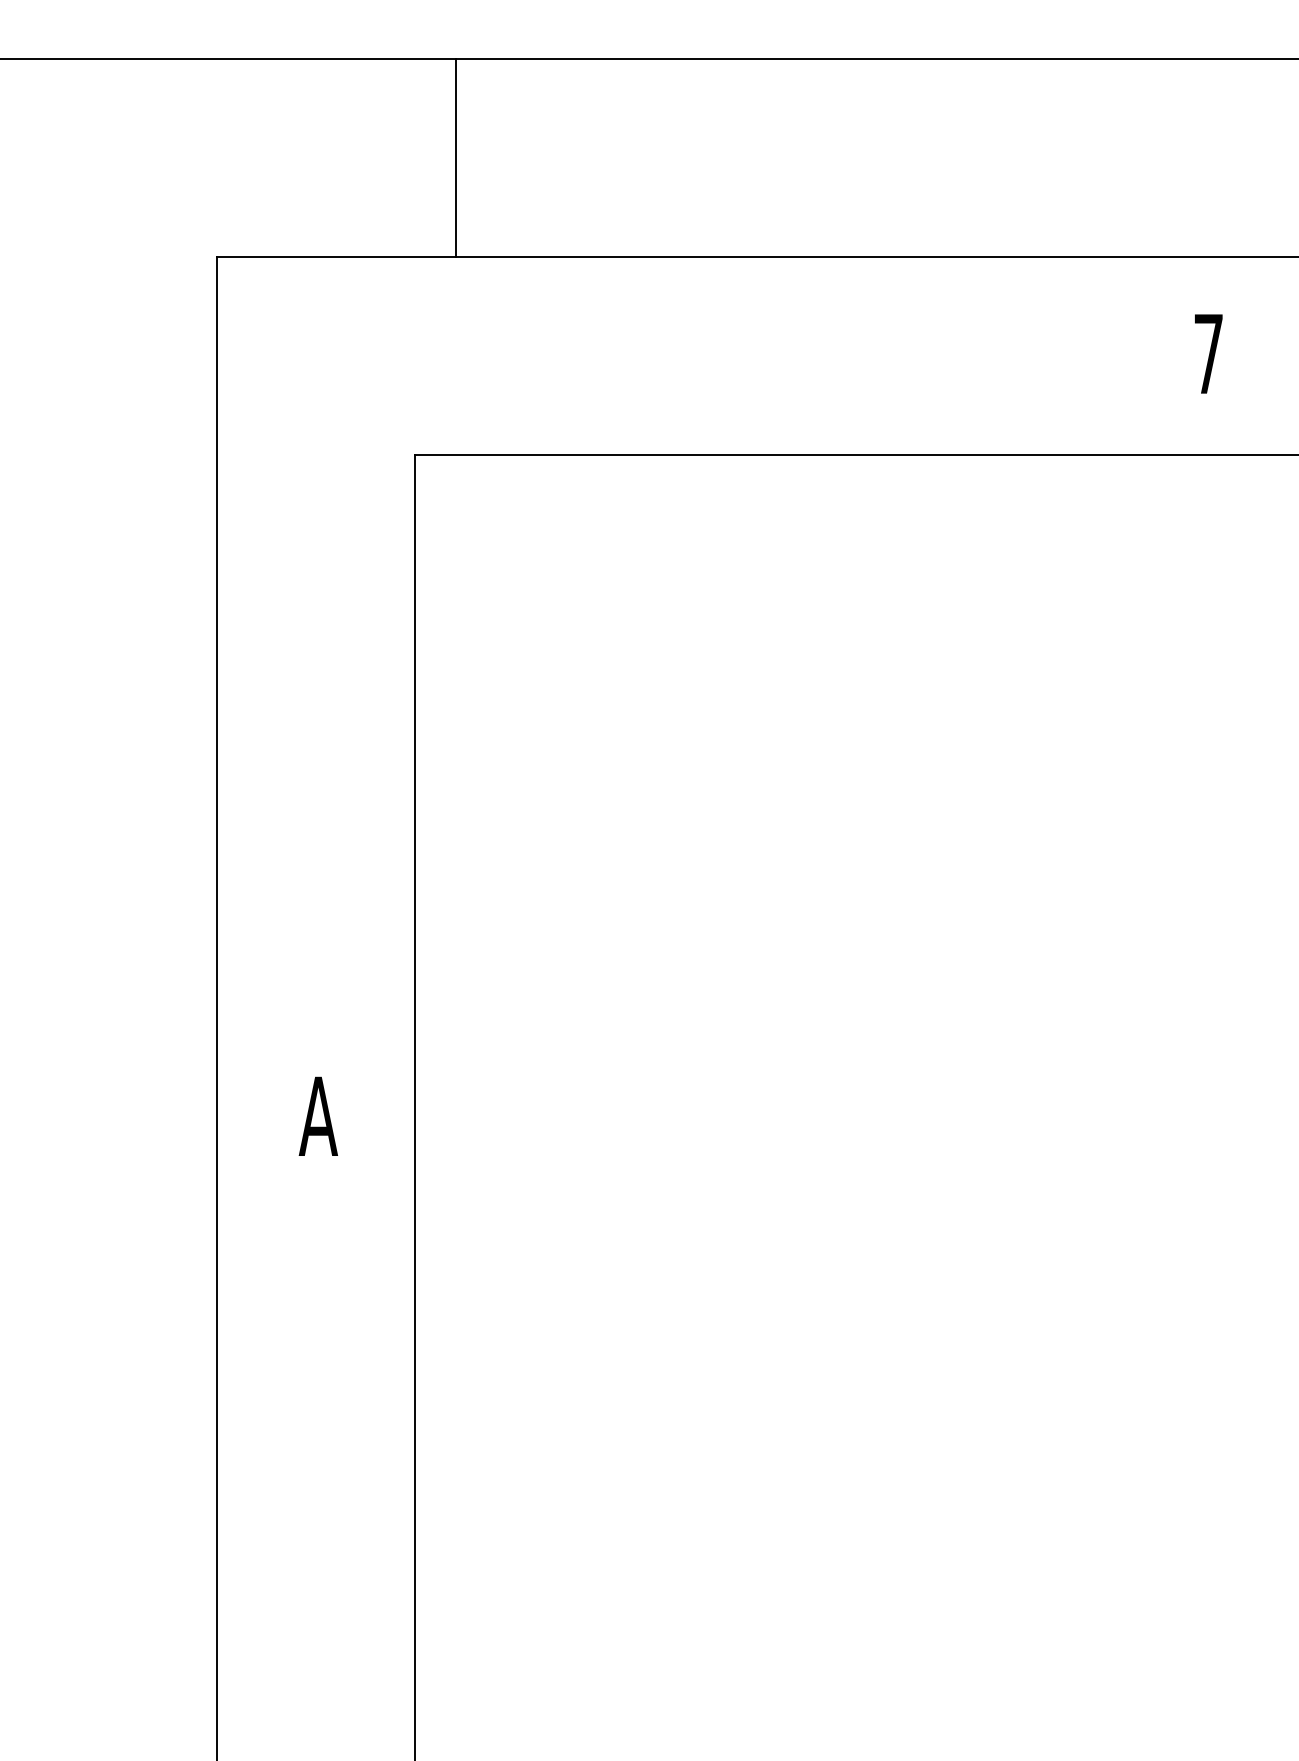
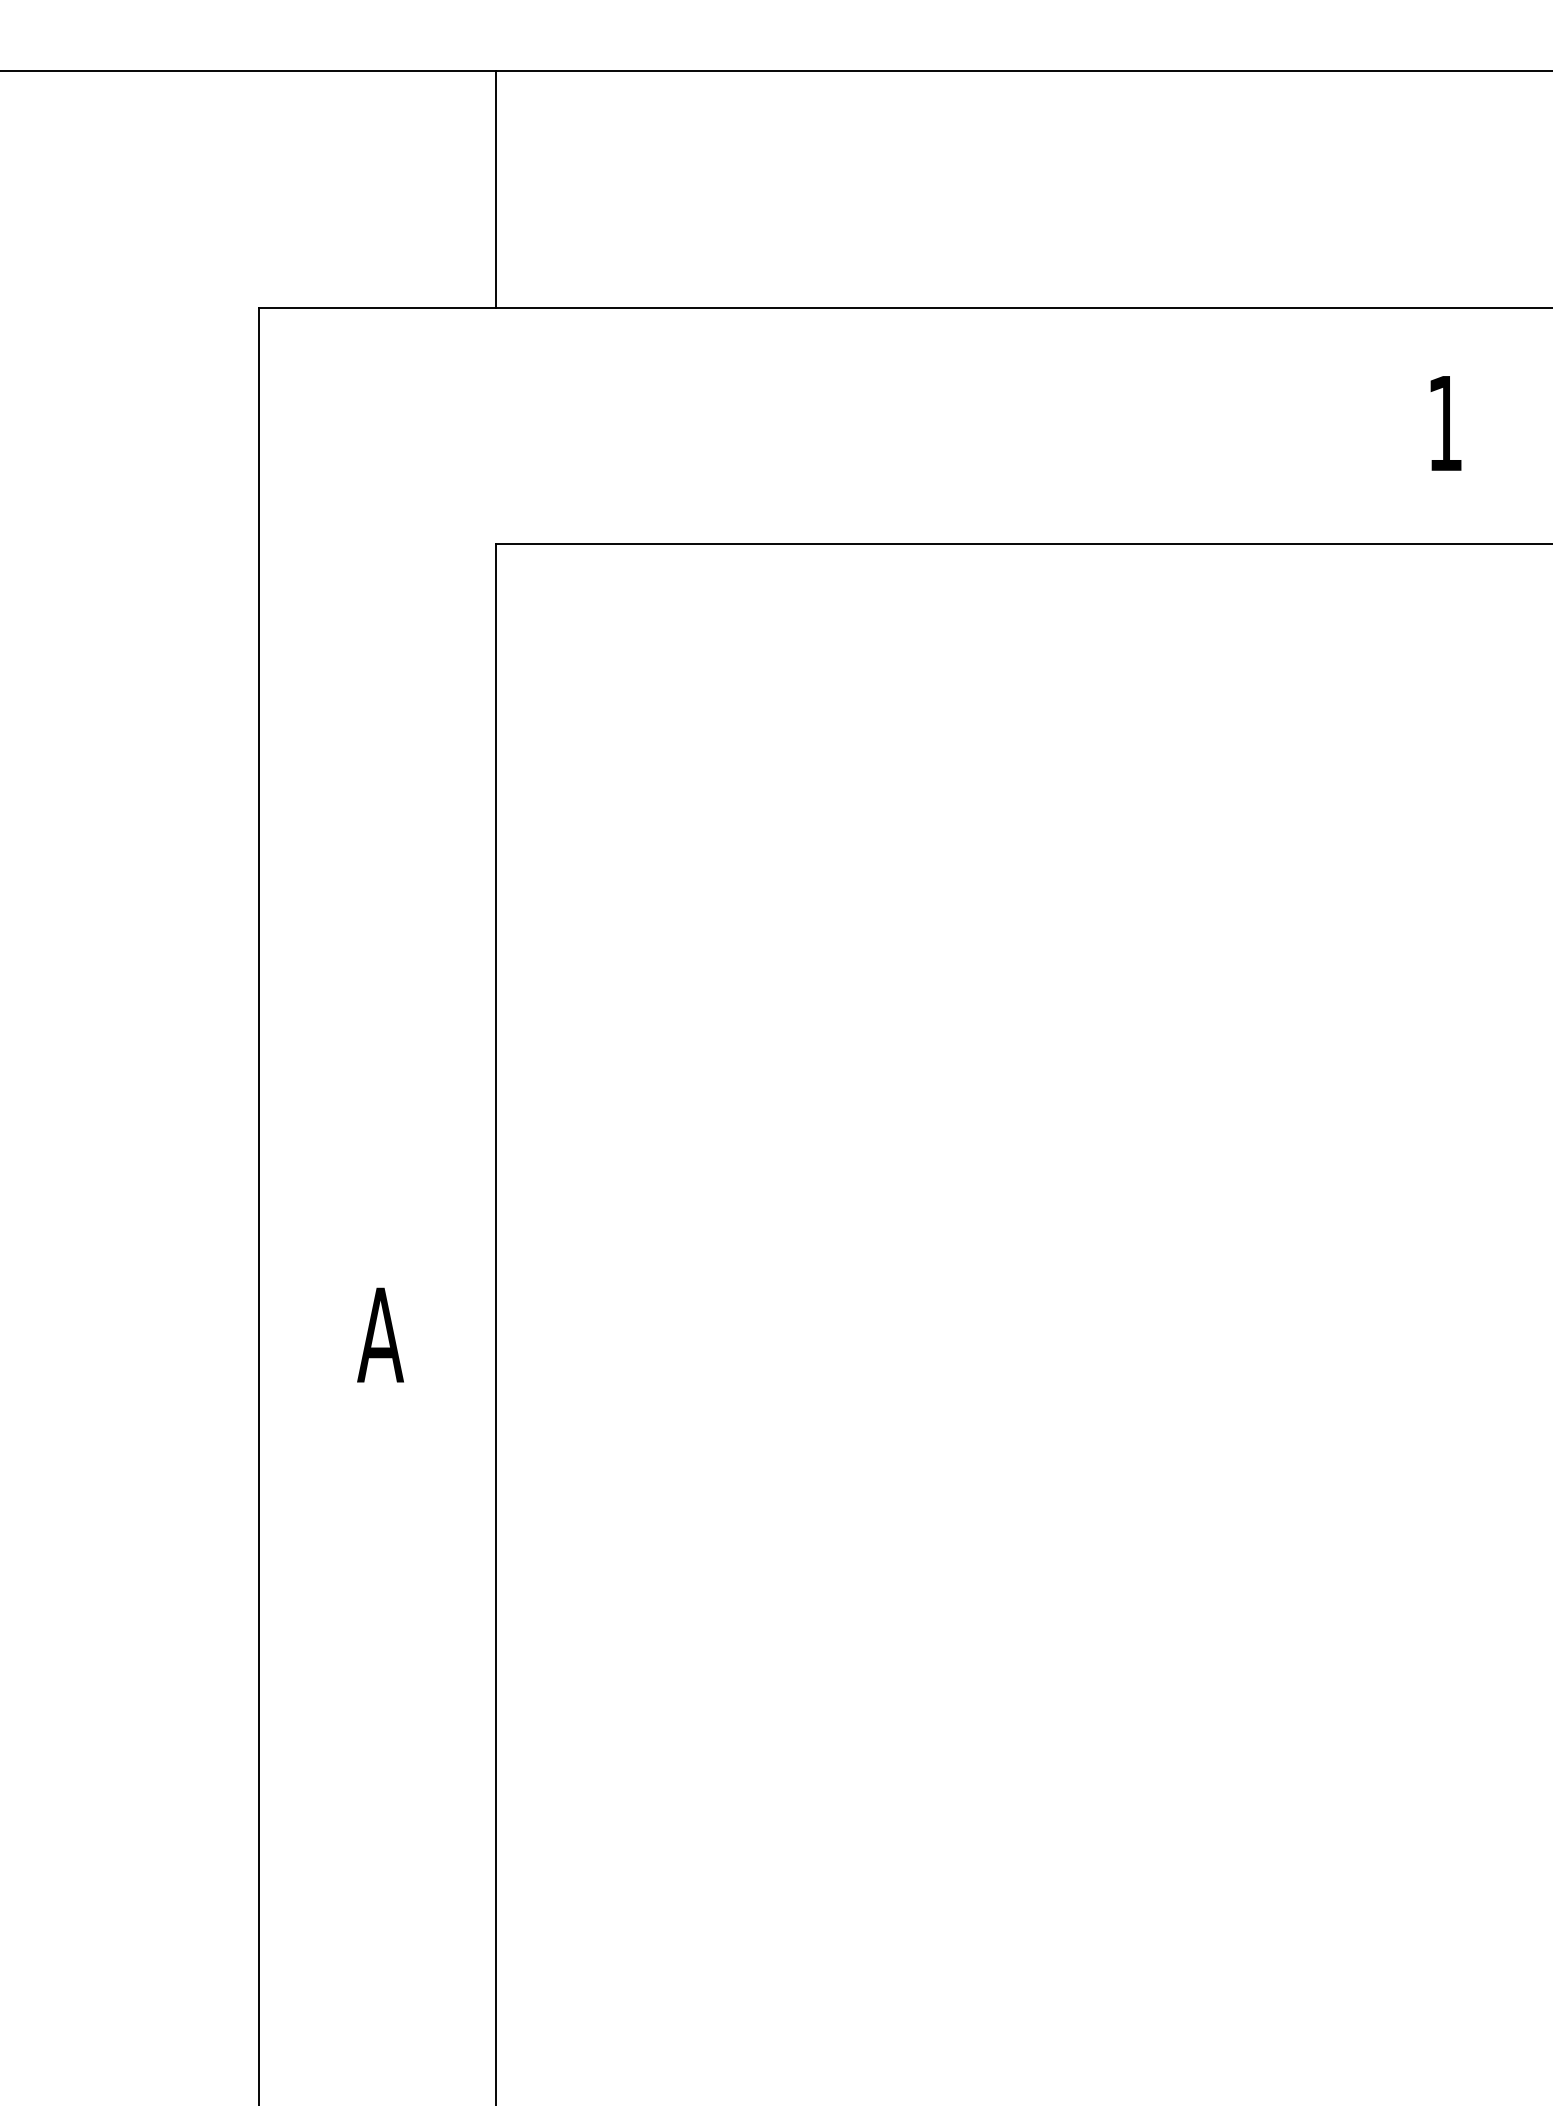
line: (456, 158) -> (496, 189), moved
text: (1208, 353) -> (1445, 422), 7 -> 1

